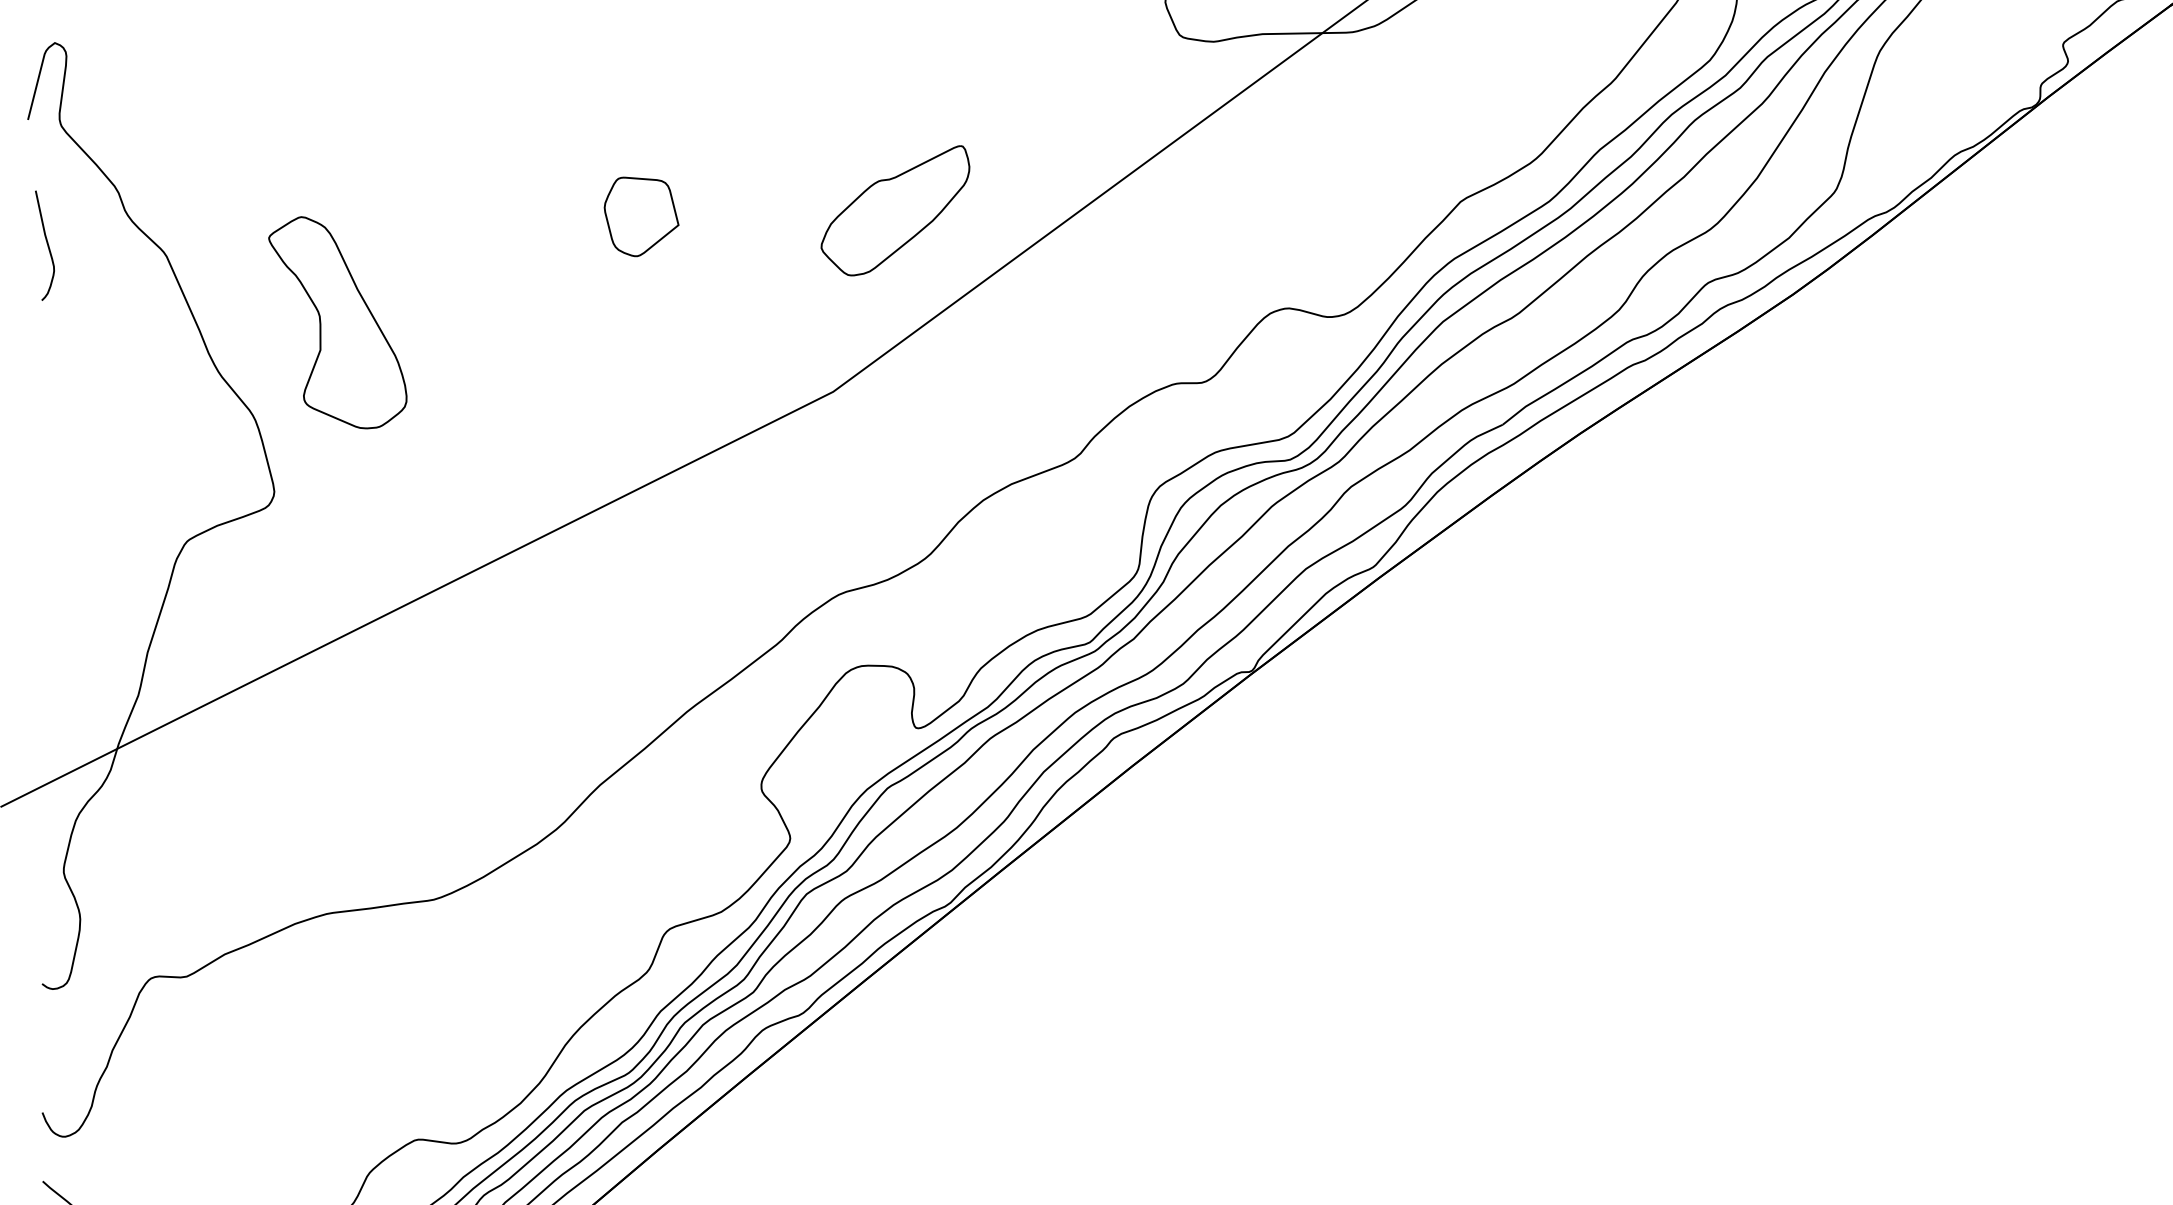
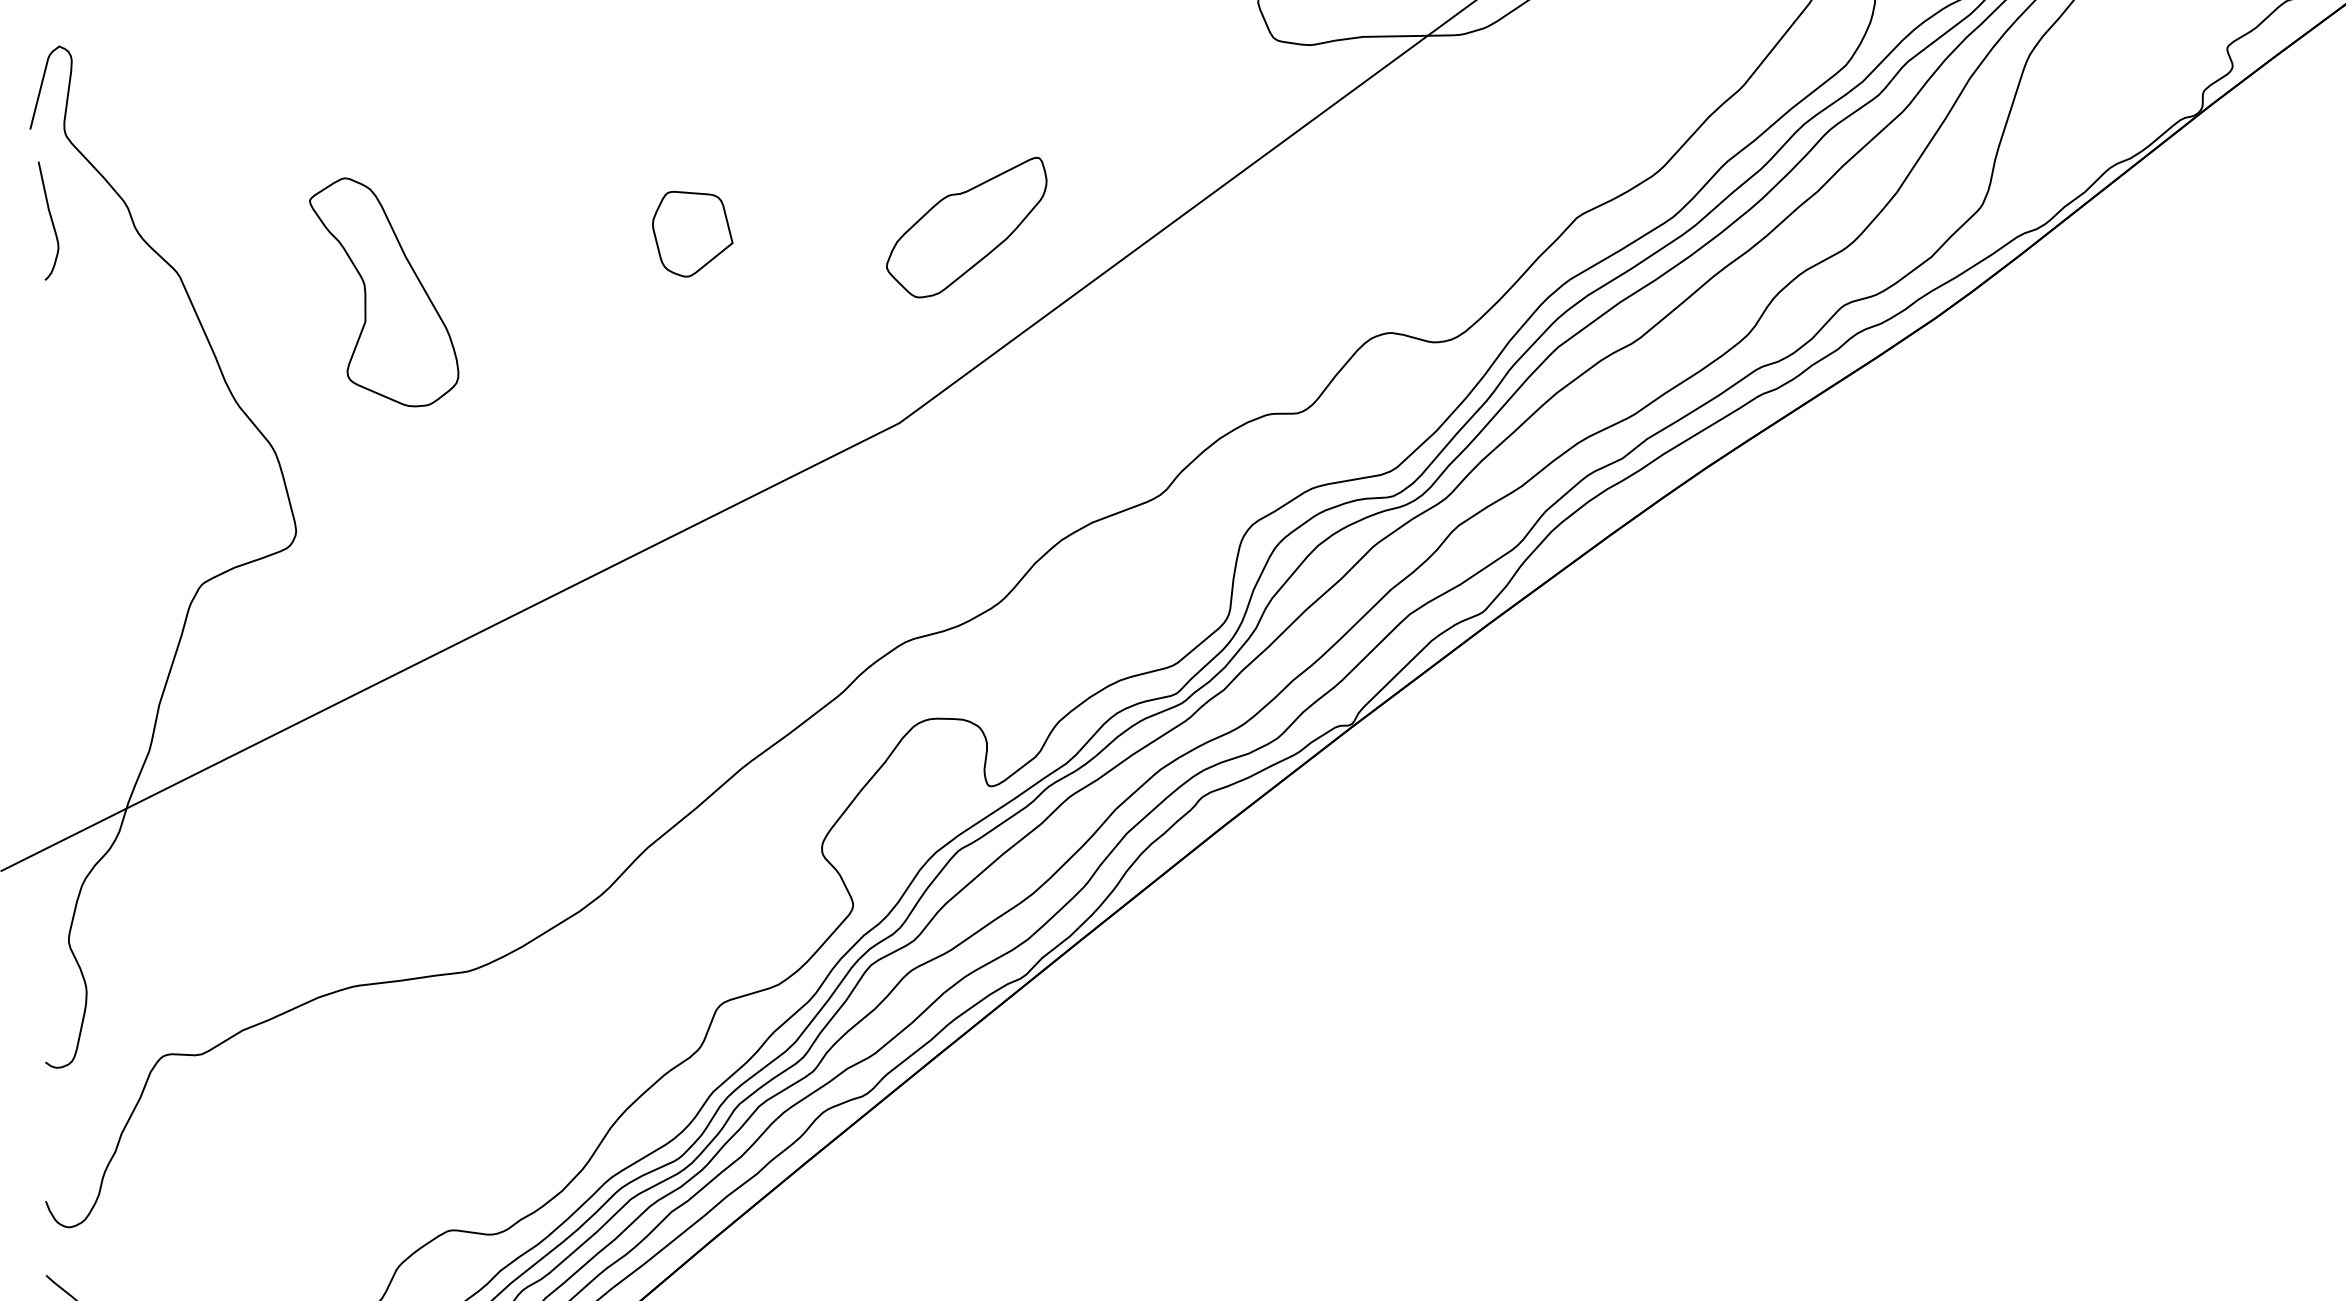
curve: (46, 243) -> (50, 218), moved
part: (337, 322) -> (383, 292), moved

